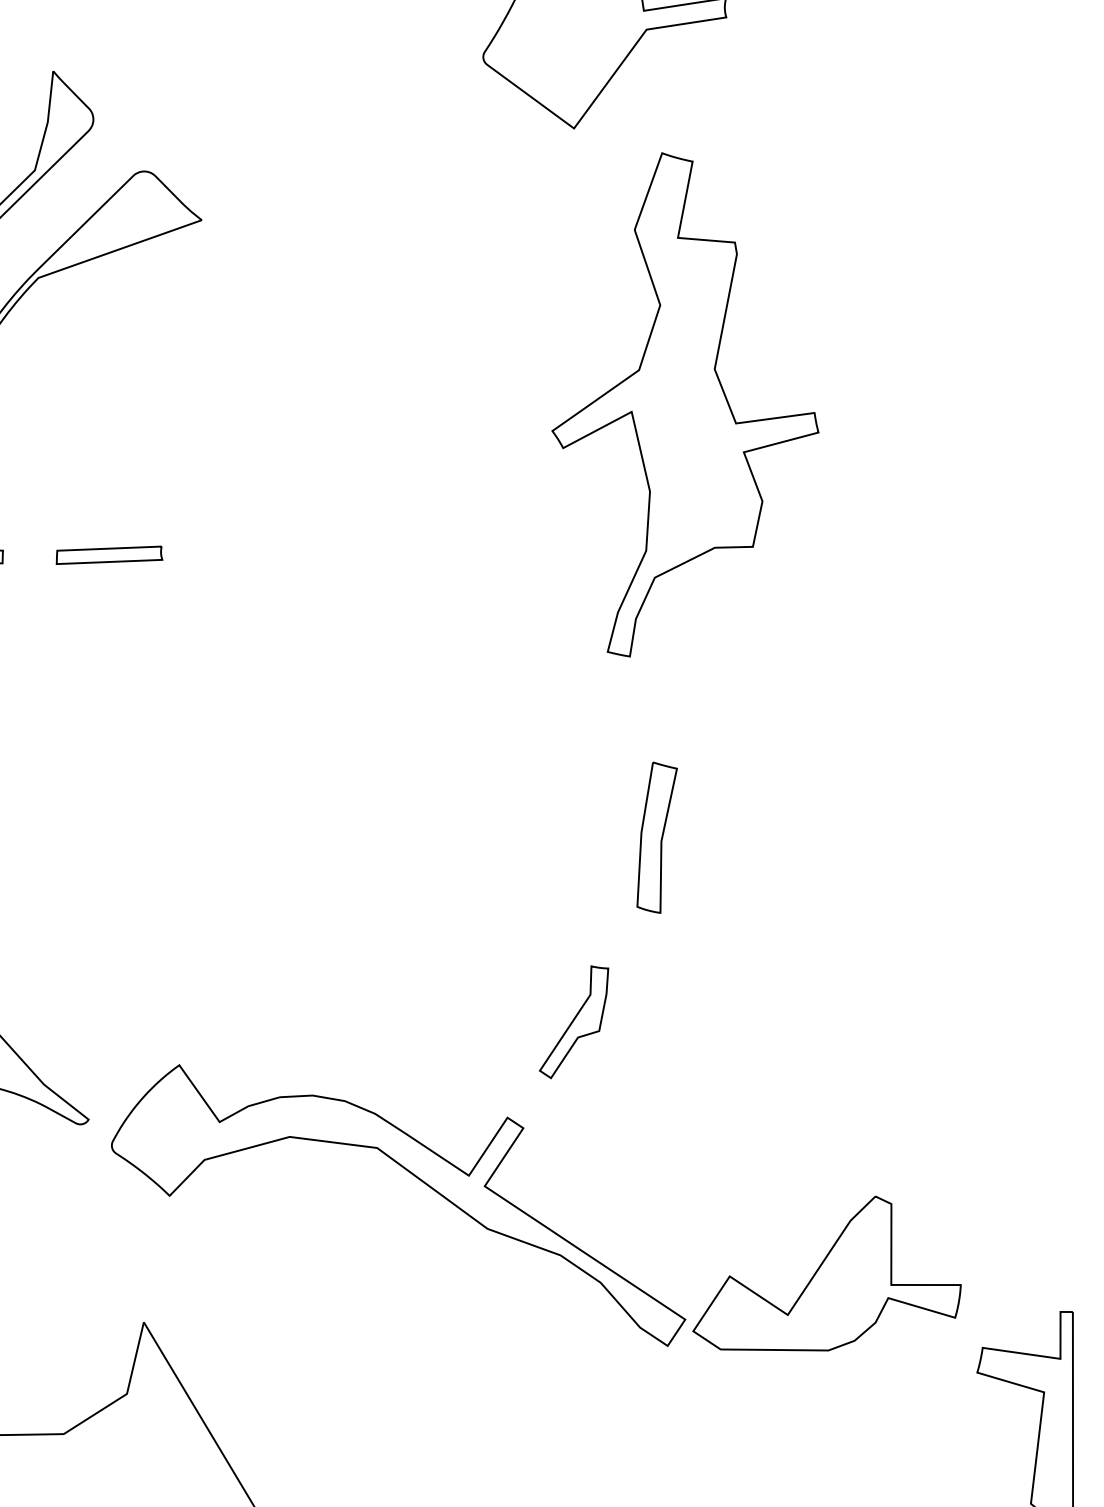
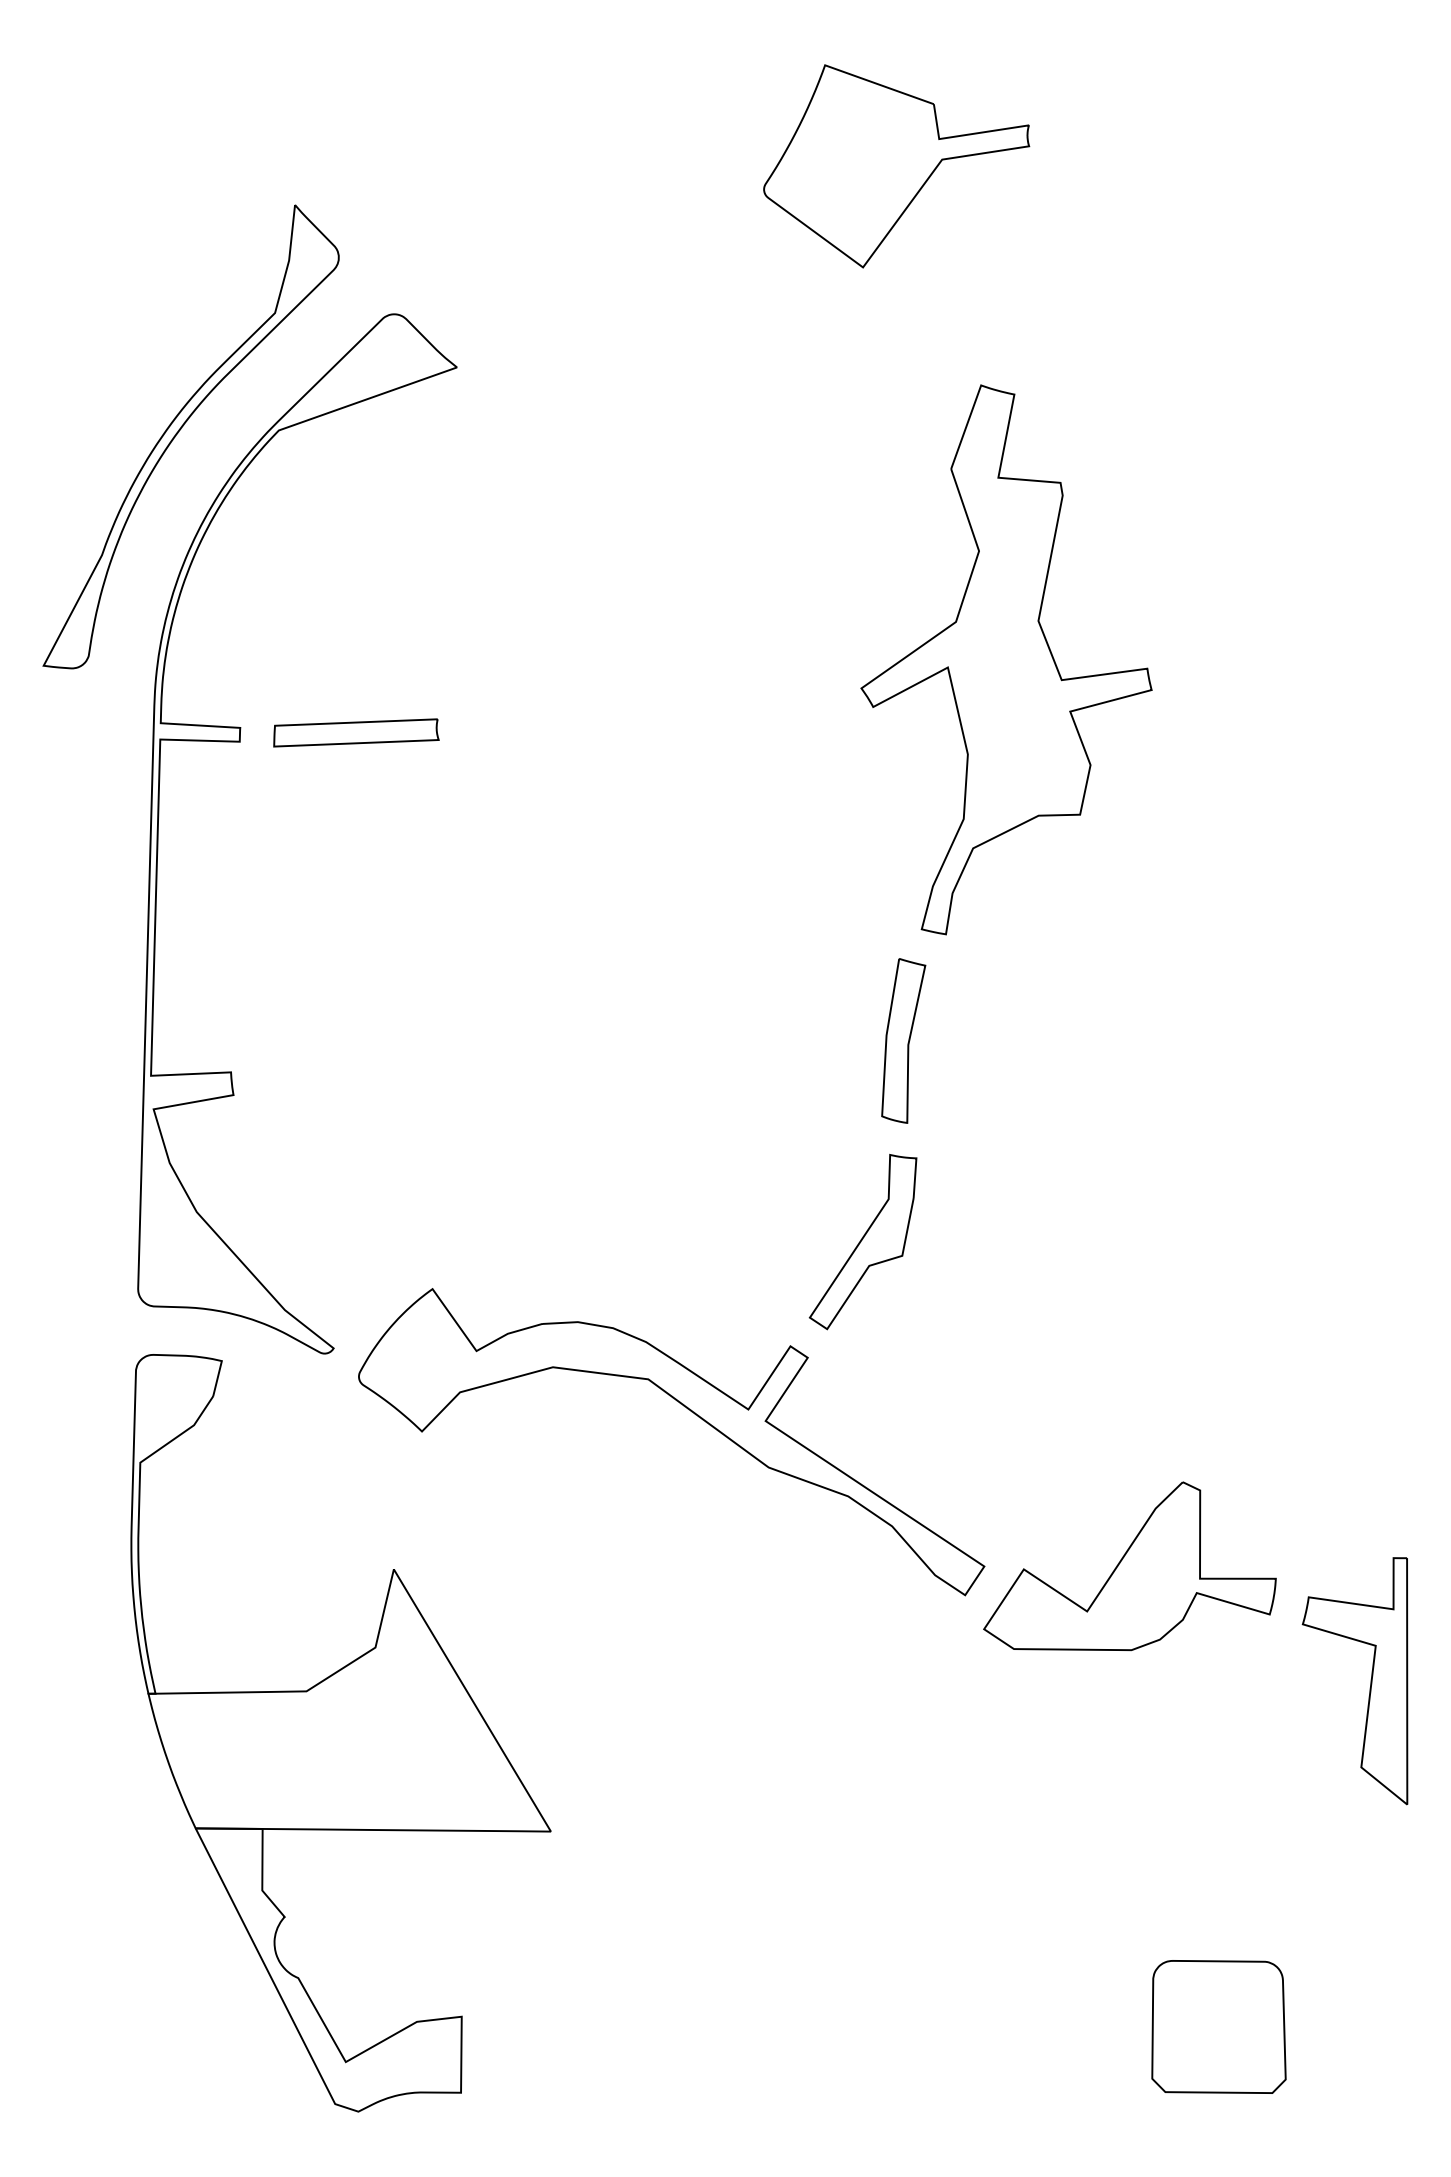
part: (685, 404) -> (1006, 659), moved
part: (109, 554) -> (356, 732), size x1.43
part: (656, 837) -> (903, 1040), moved
part: (573, 1022) -> (862, 1242), size x1.43
part: (826, 1273) -> (1129, 1566), moved

